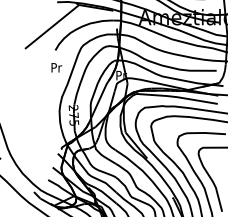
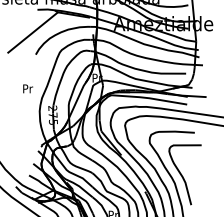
text: (57, 67) -> (28, 88), moved

